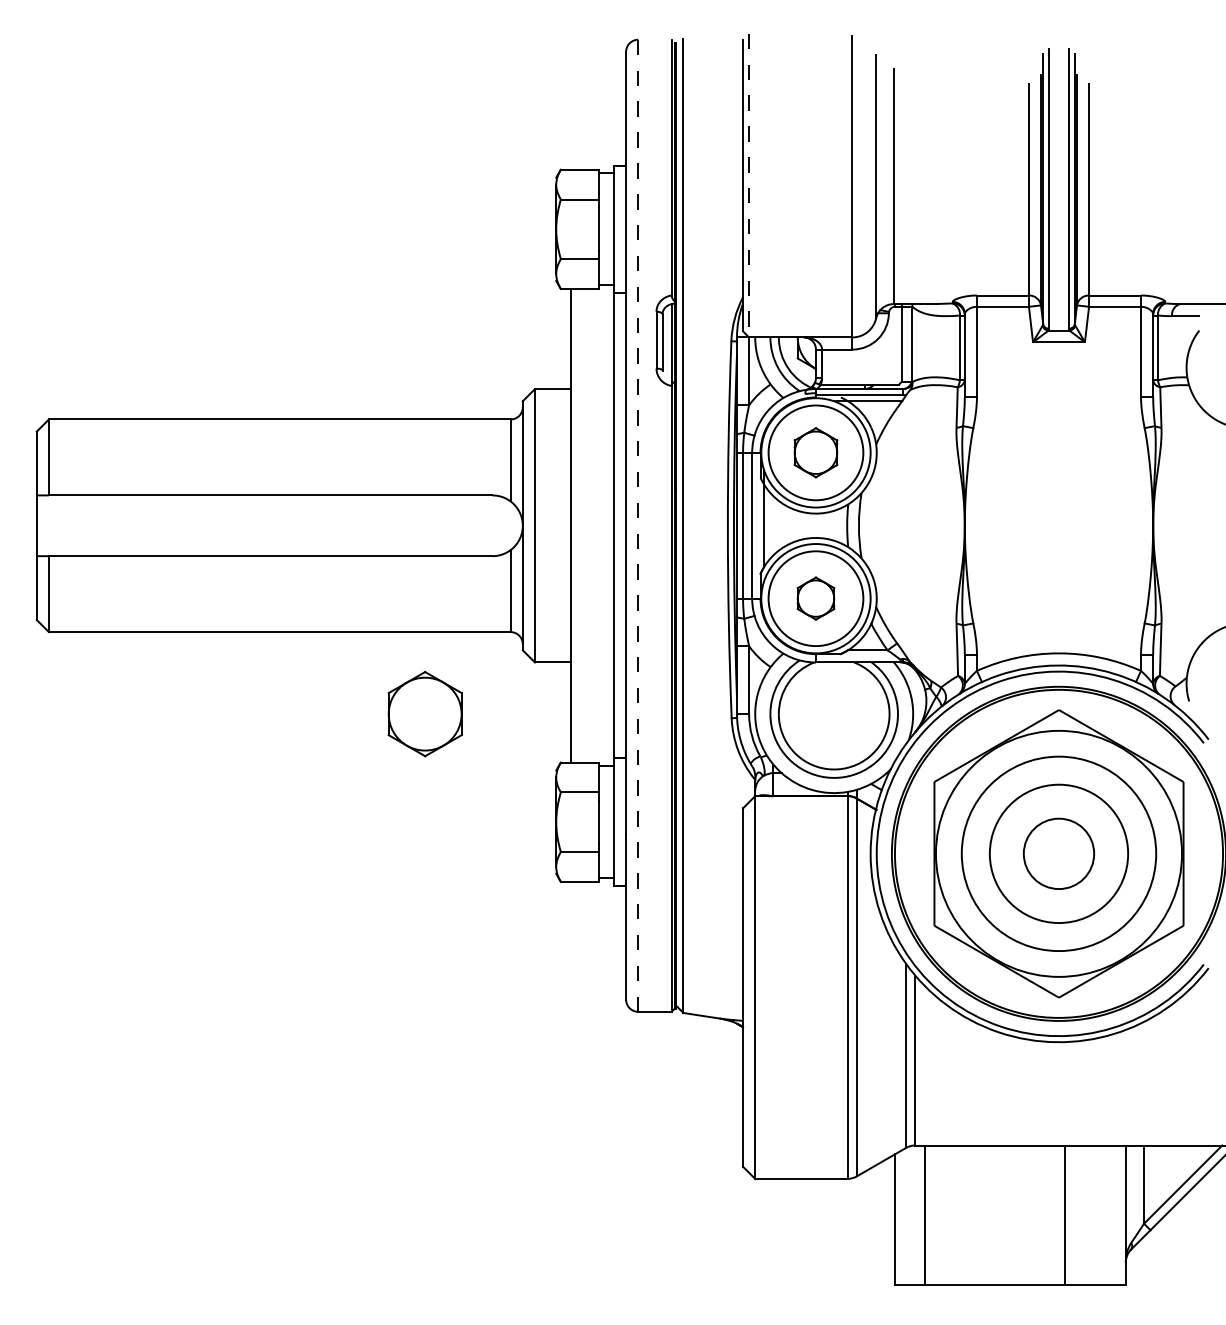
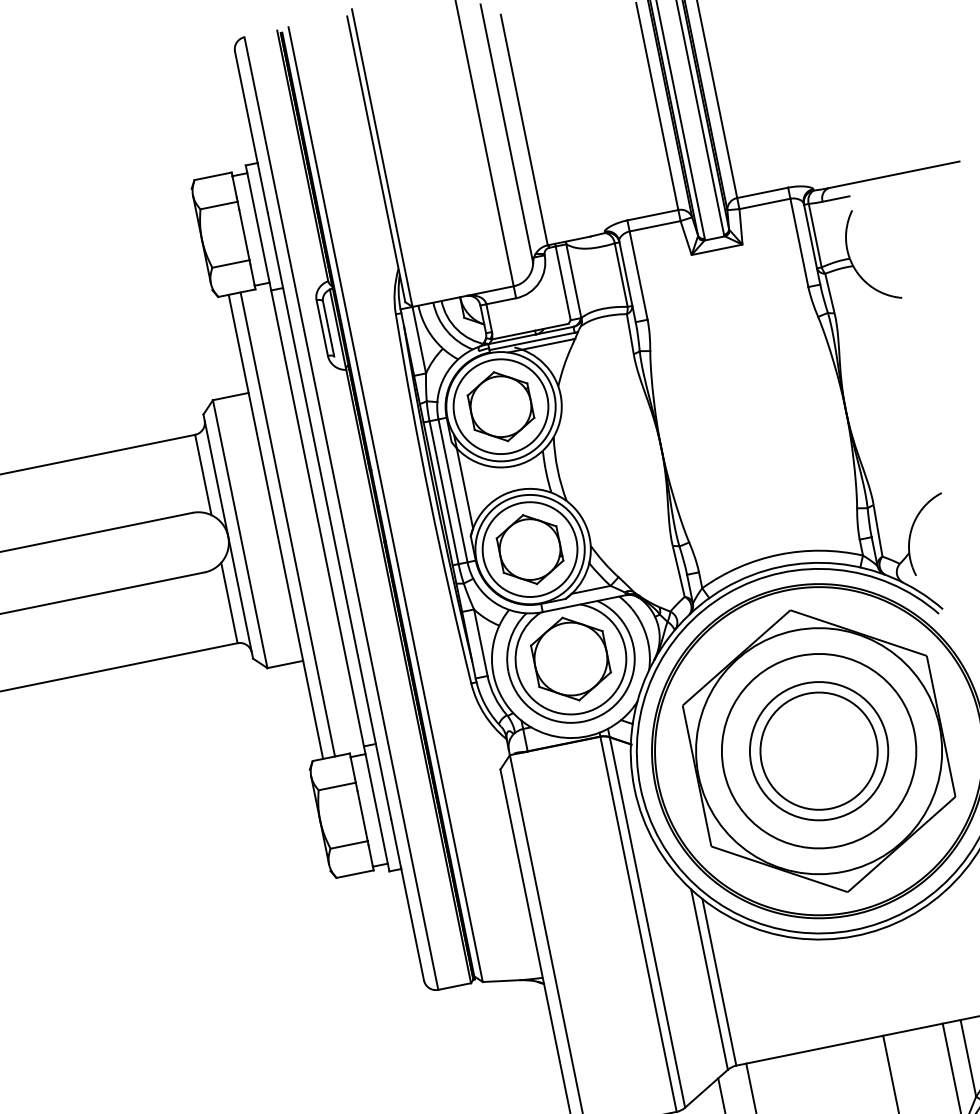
line: (749, 185) -> (382, 157), dashed -> solid
part: (815, 452) -> (500, 406), size x1.43
line: (583, 525) -> (287, 524), added
line: (638, 526) -> (341, 514), dashed -> solid
part: (815, 598) -> (529, 549), size x1.67
part: (424, 714) -> (570, 659), moved
circle: (1058, 853) -> (818, 750), size x1.67

